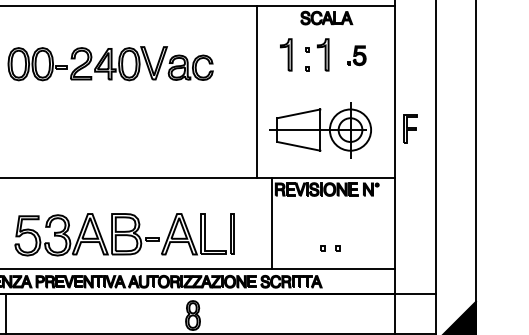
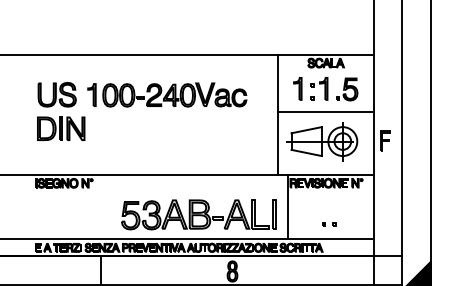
part: (357, 55) -> (347, 89), size x1.67
line: (325, 88) -> (325, 112), added
part: (124, 234) -> (198, 214), moved

